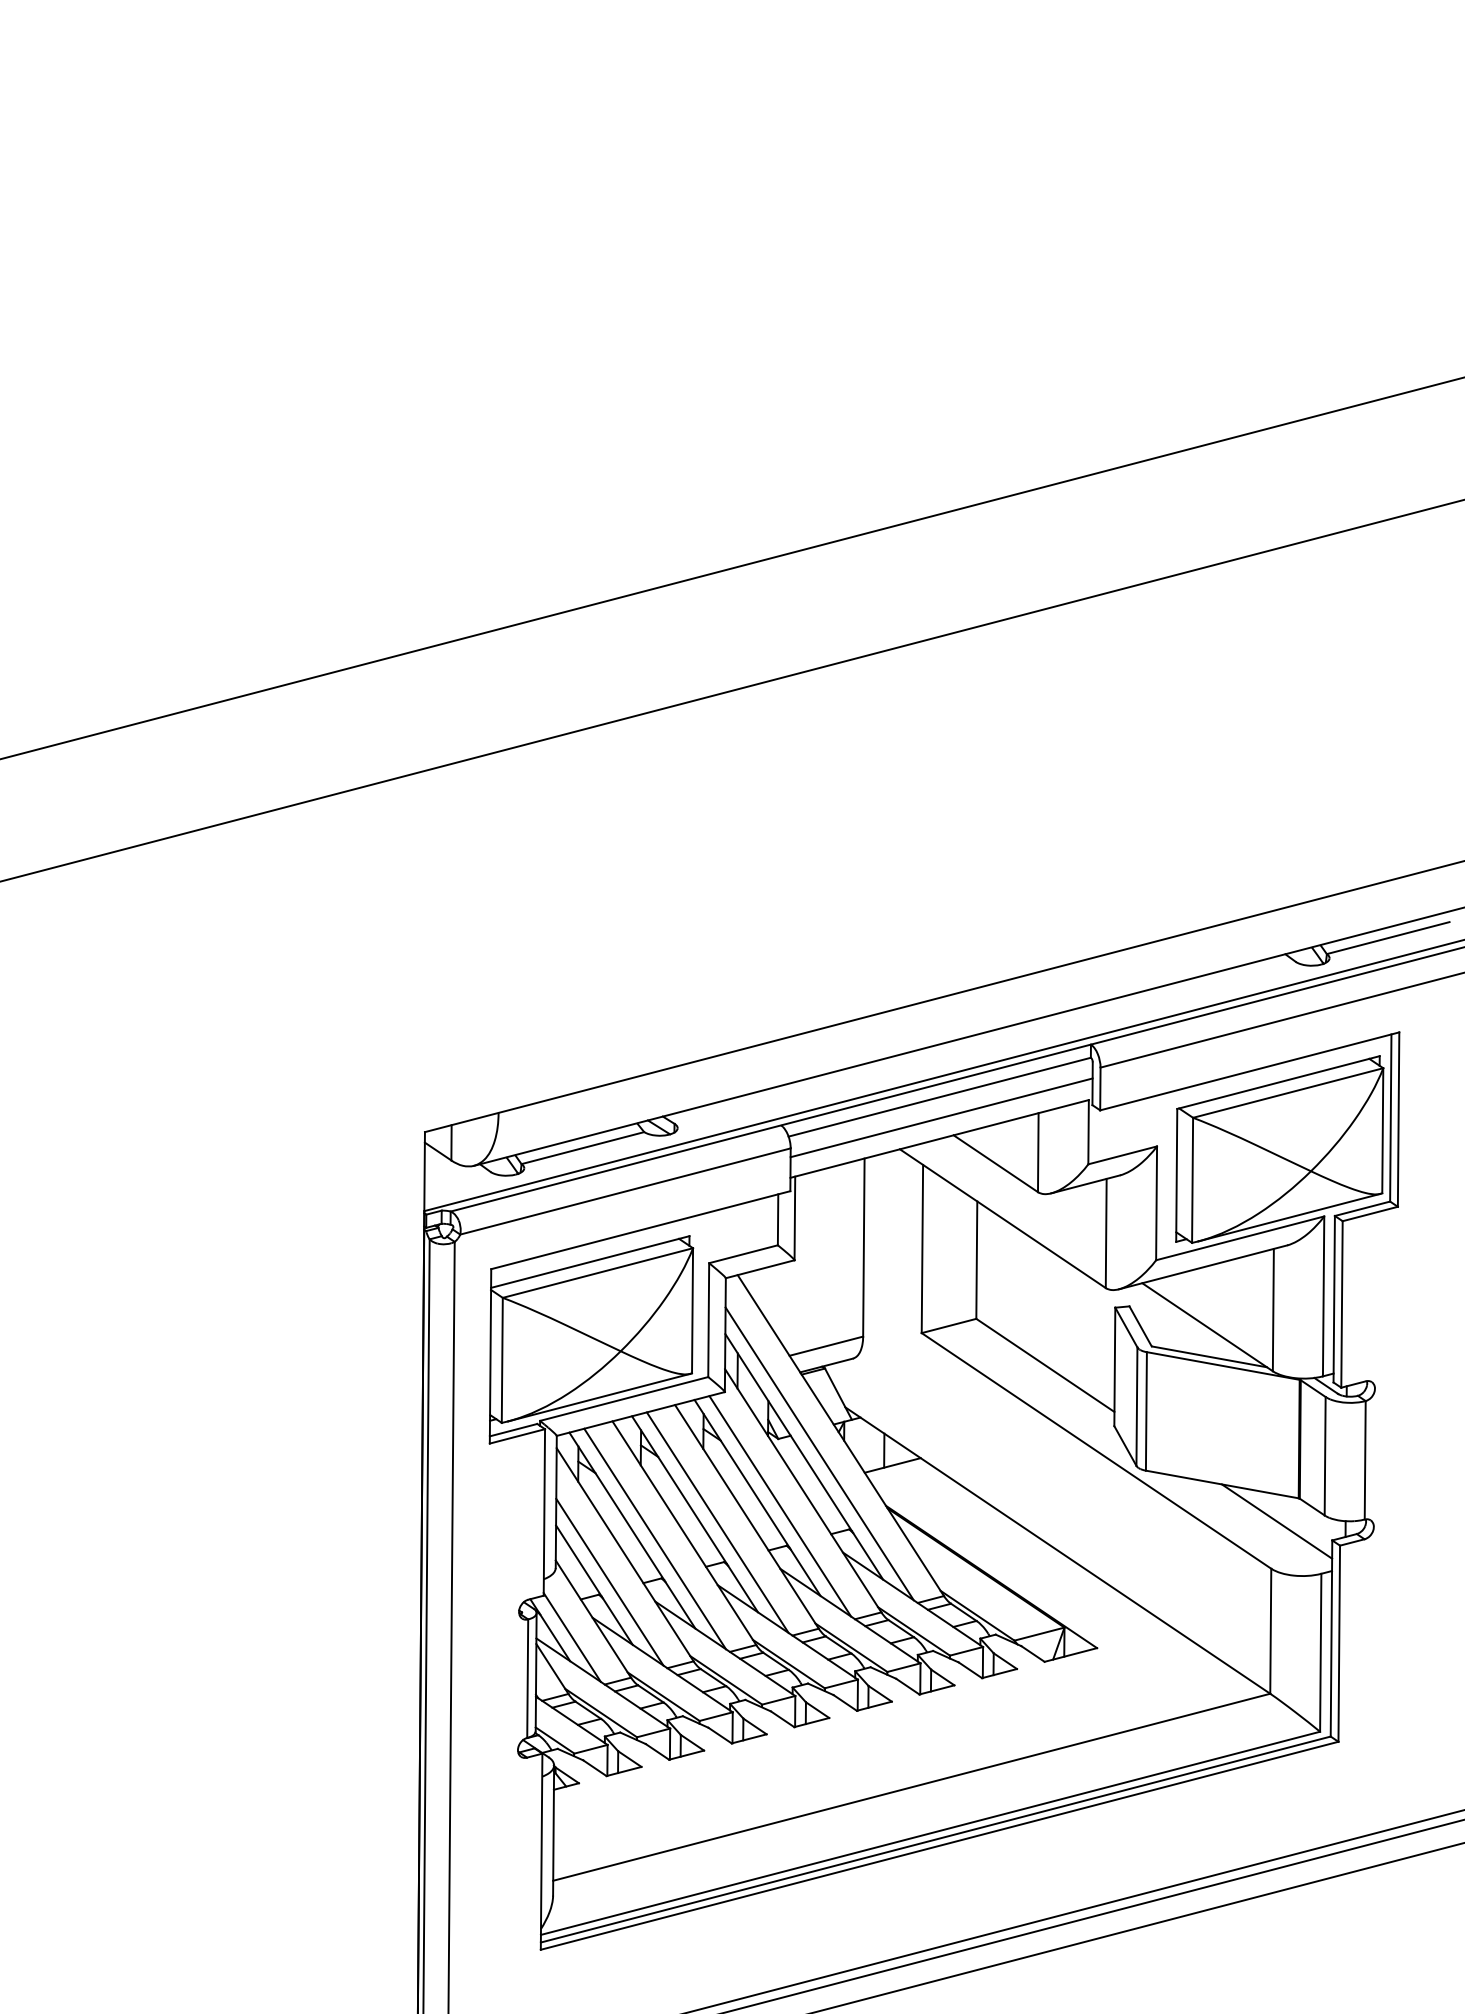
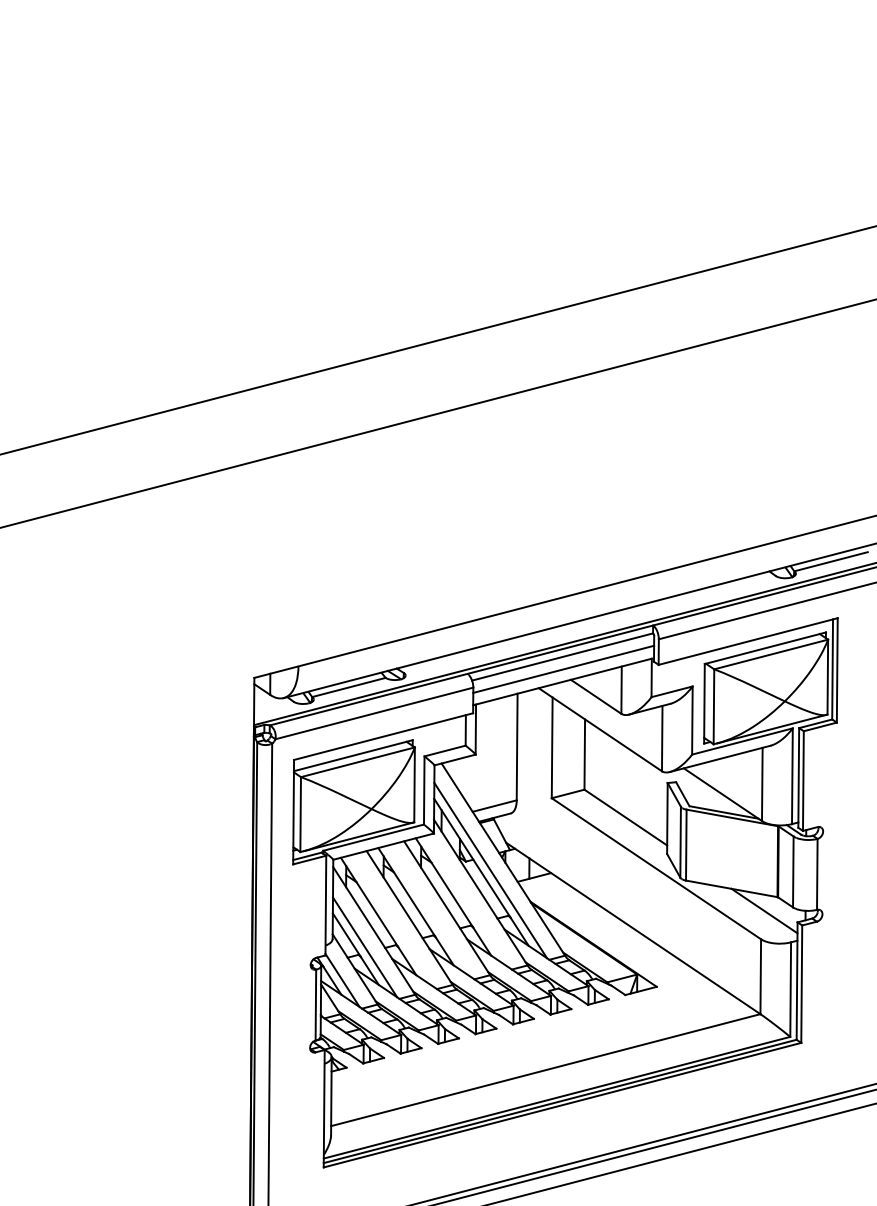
line: (779, 1505) -> (466, 901), removed
line: (717, 1522) -> (429, 911), removed
line: (653, 1538) -> (391, 921), removed

